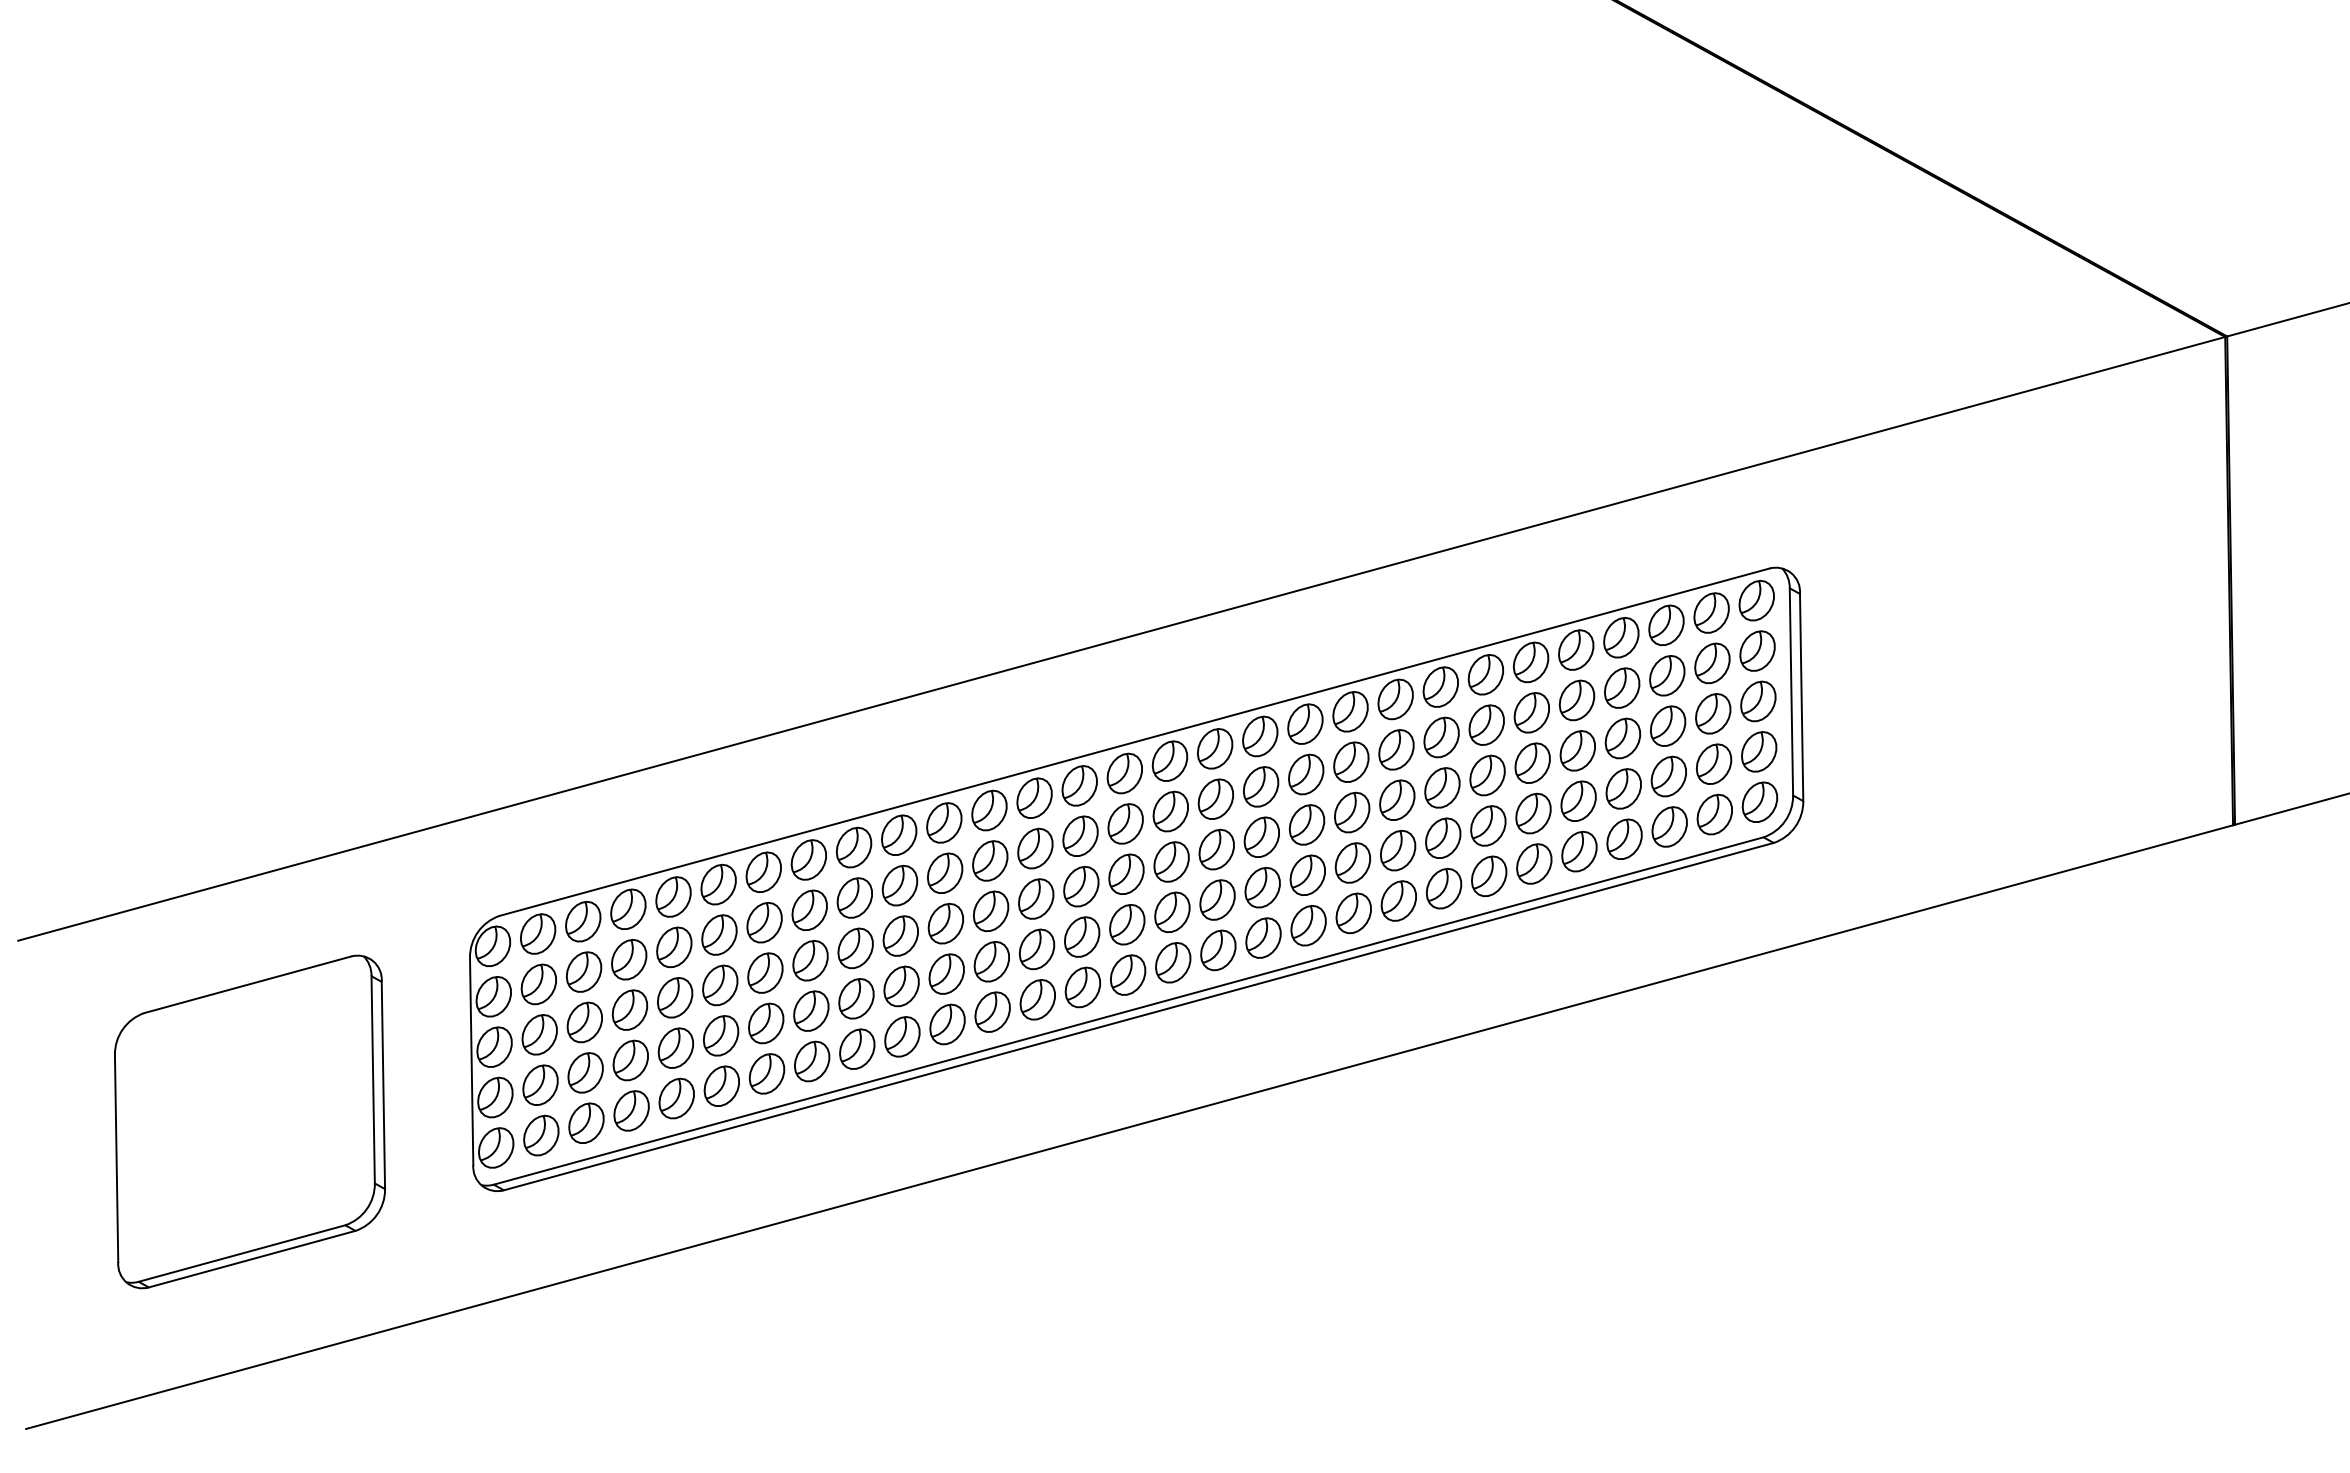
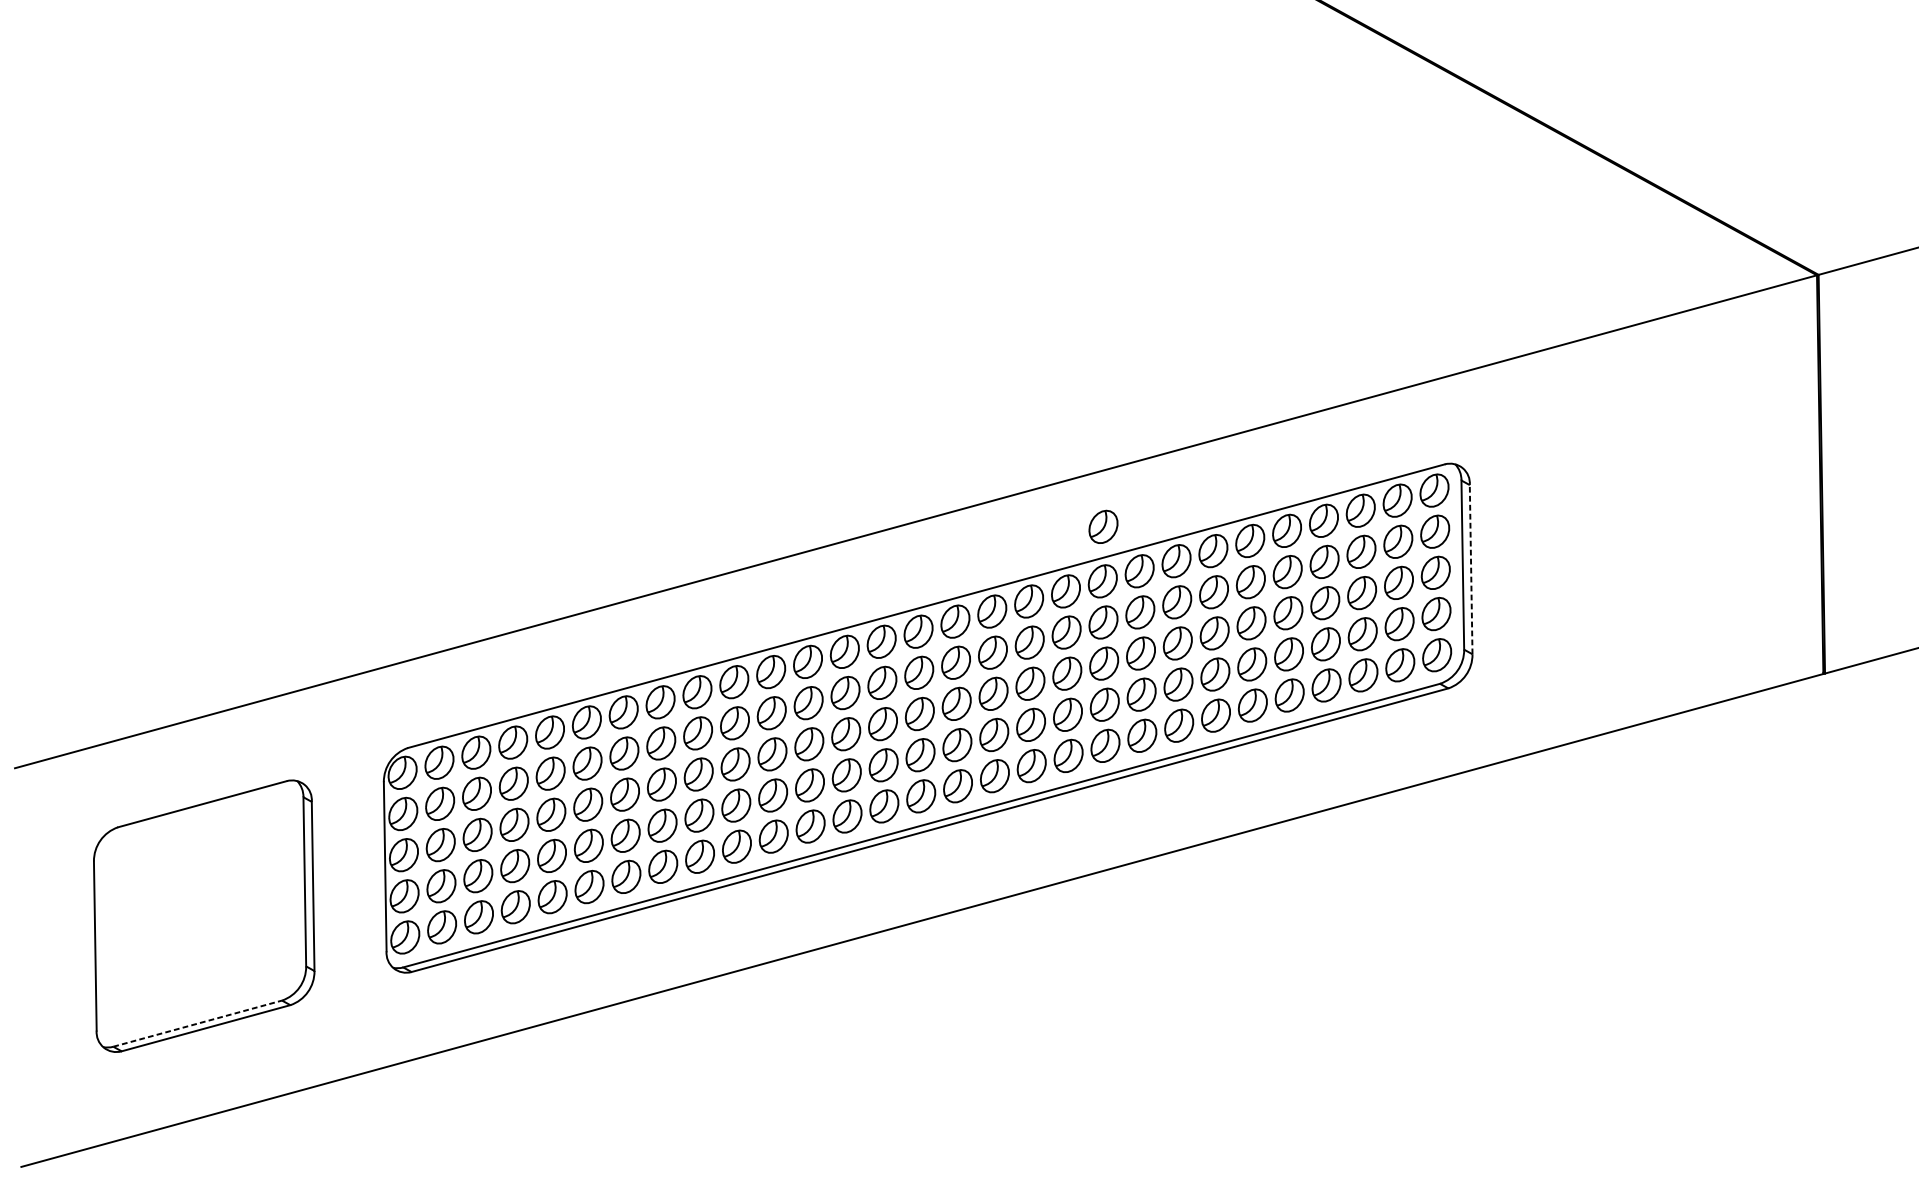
part: (1351, 644) -> (1103, 526), added
line: (1801, 697) -> (1471, 569), solid -> dashed
line: (242, 1253) -> (198, 1023), solid -> dashed

